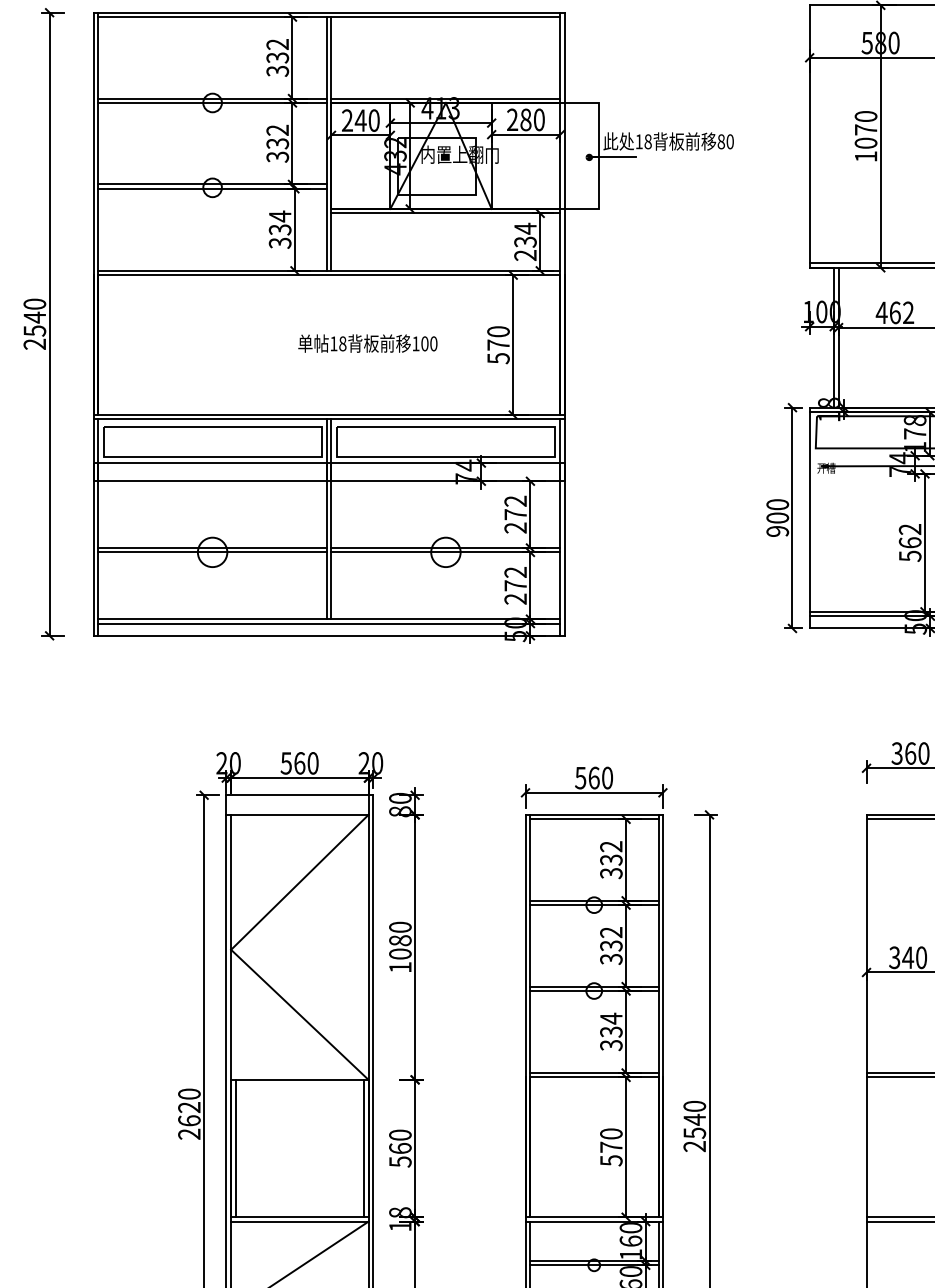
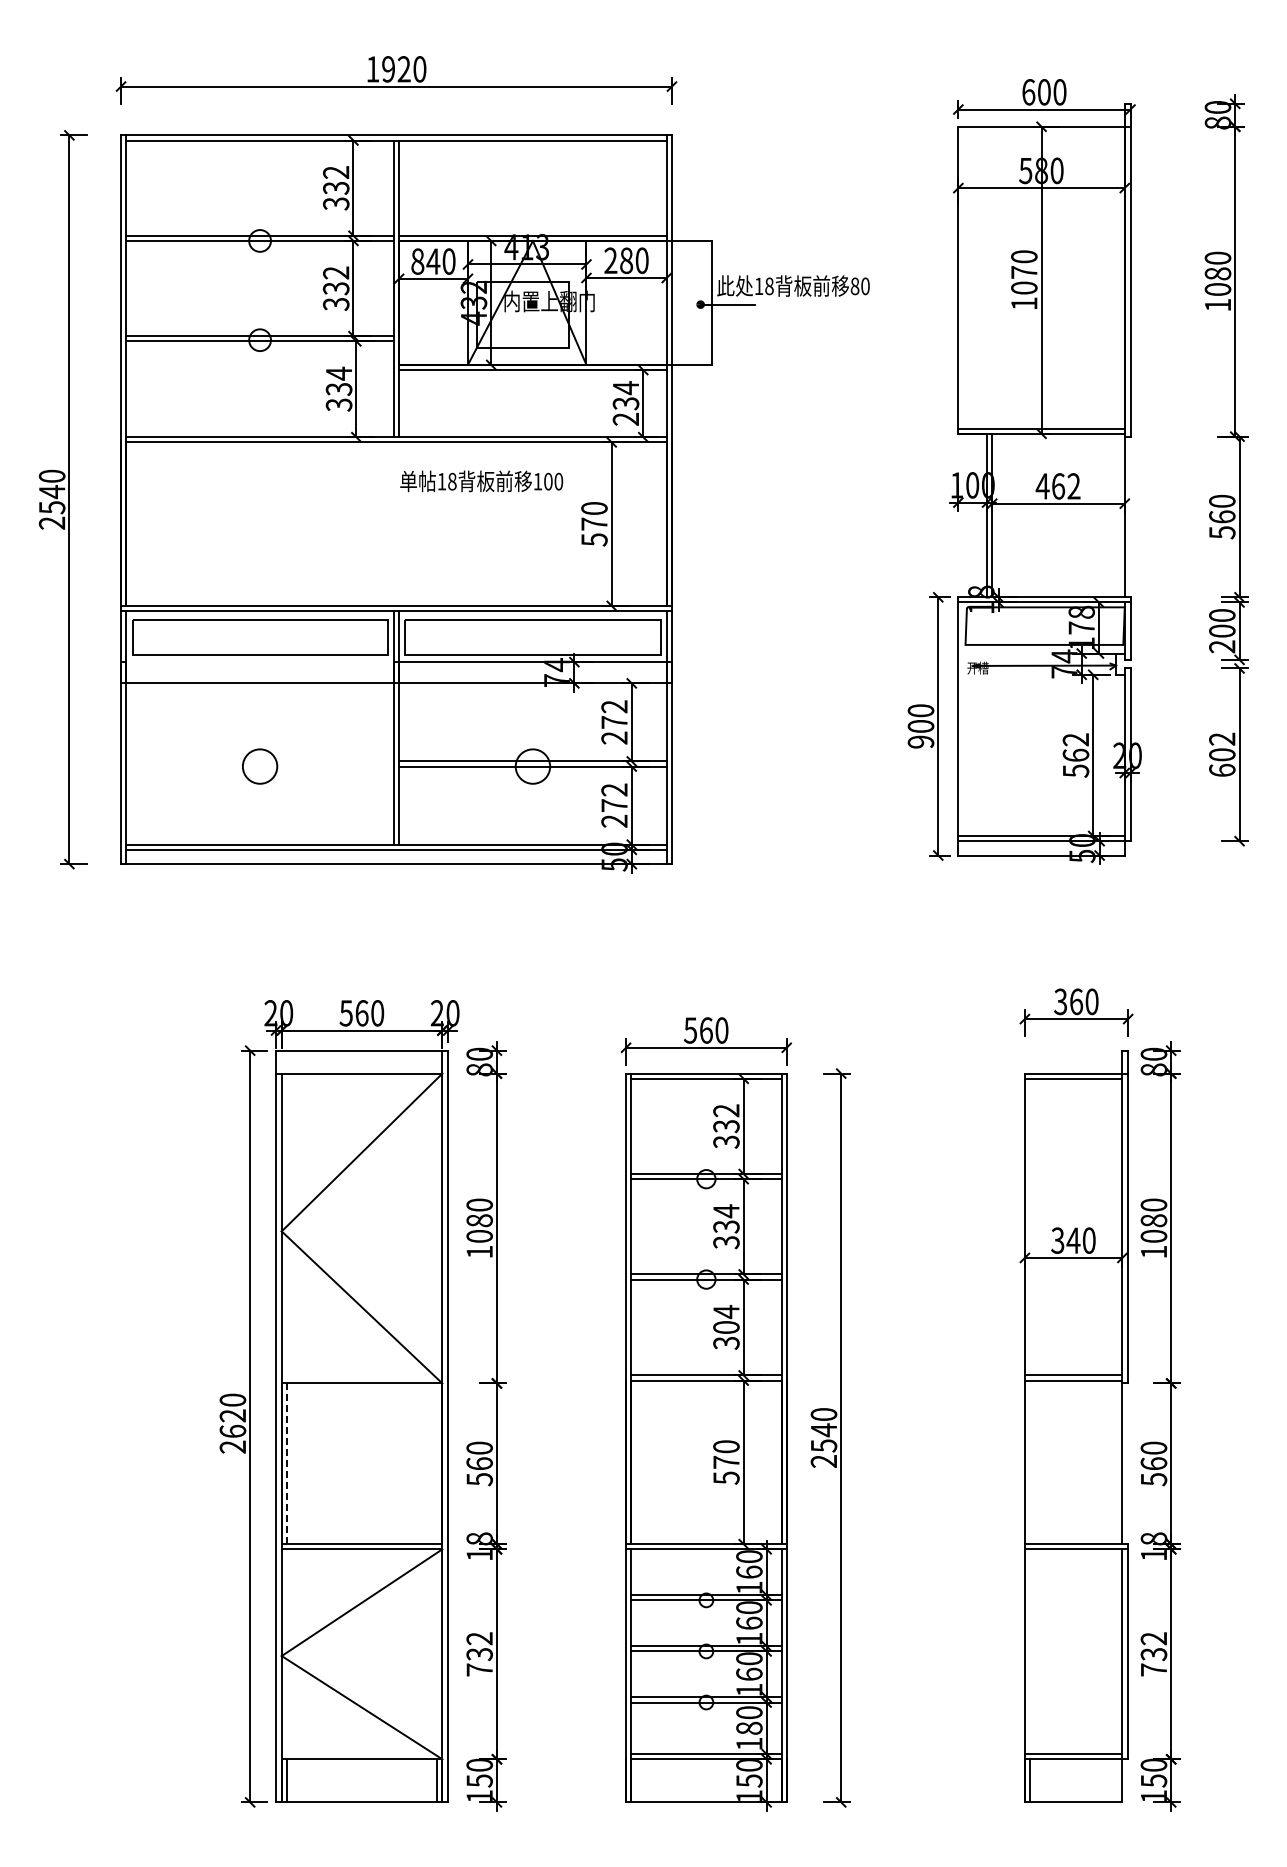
text: (347, 120) -> (417, 261), 240 -> 840
text: (367, 343) -> (481, 481), moved
line: (212, 463) -> (259, 662), removed
line: (212, 548) -> (259, 761), removed
line: (212, 552) -> (259, 766), removed
text: (611, 932) -> (726, 1211), 332 -> 334
text: (611, 1031) -> (726, 1327), 334 -> 304
line: (364, 1148) -> (437, 1463), removed
line: (235, 1149) -> (286, 1464), solid -> dashed

